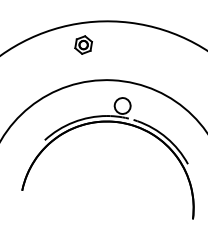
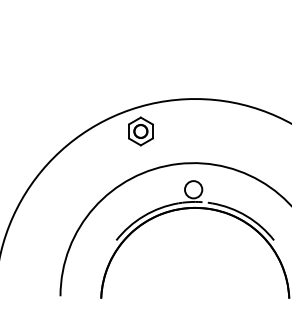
part: (83, 45) -> (140, 131), size x1.43

